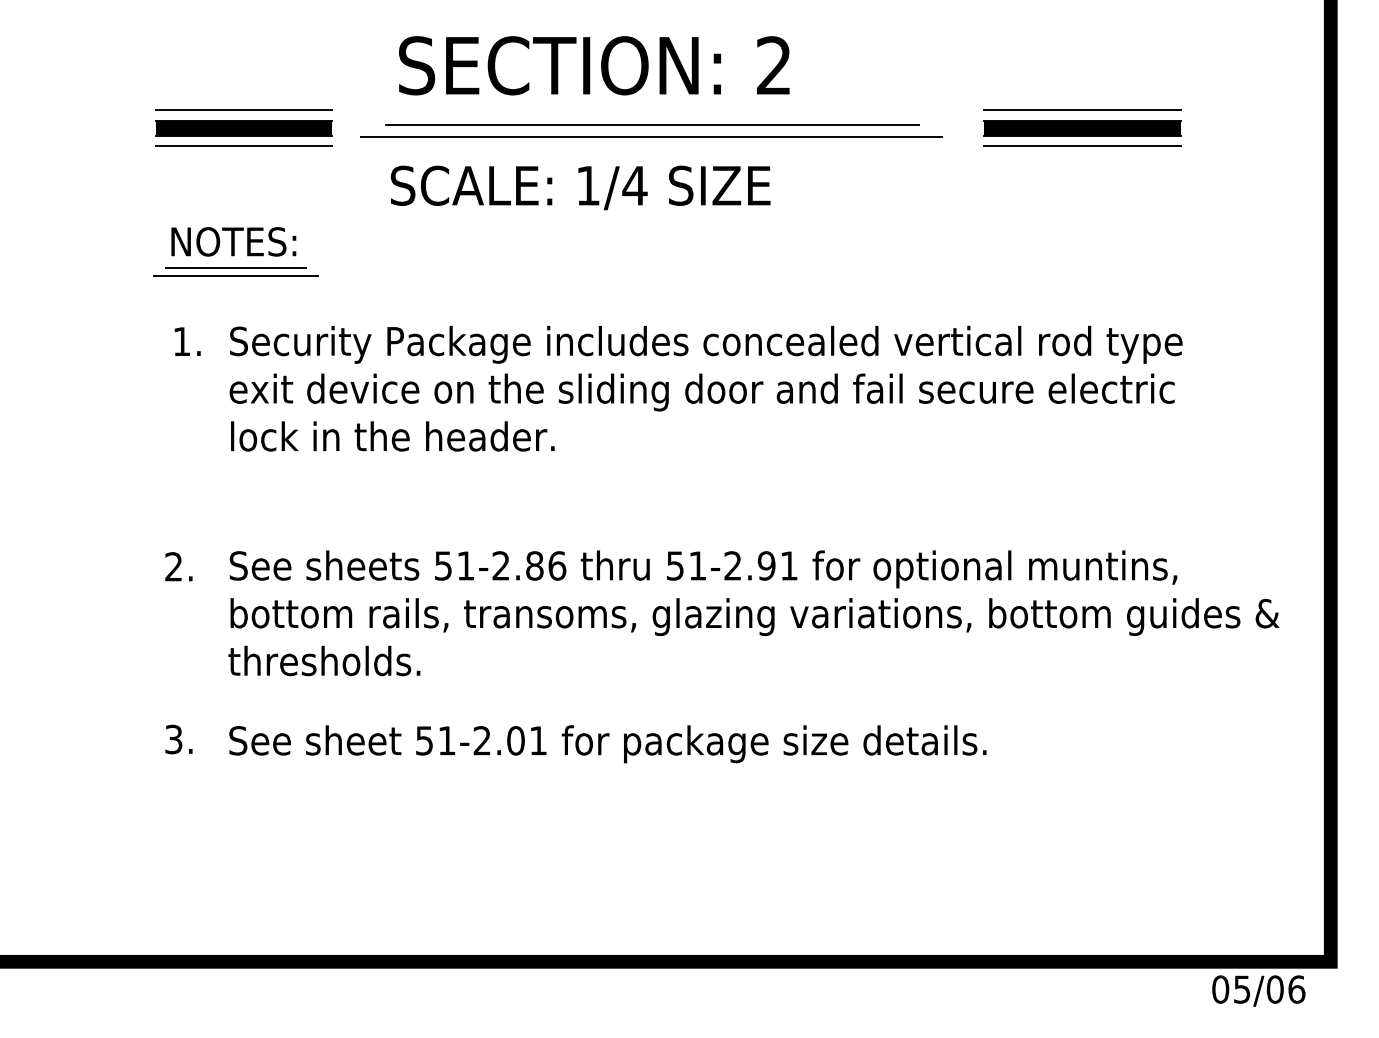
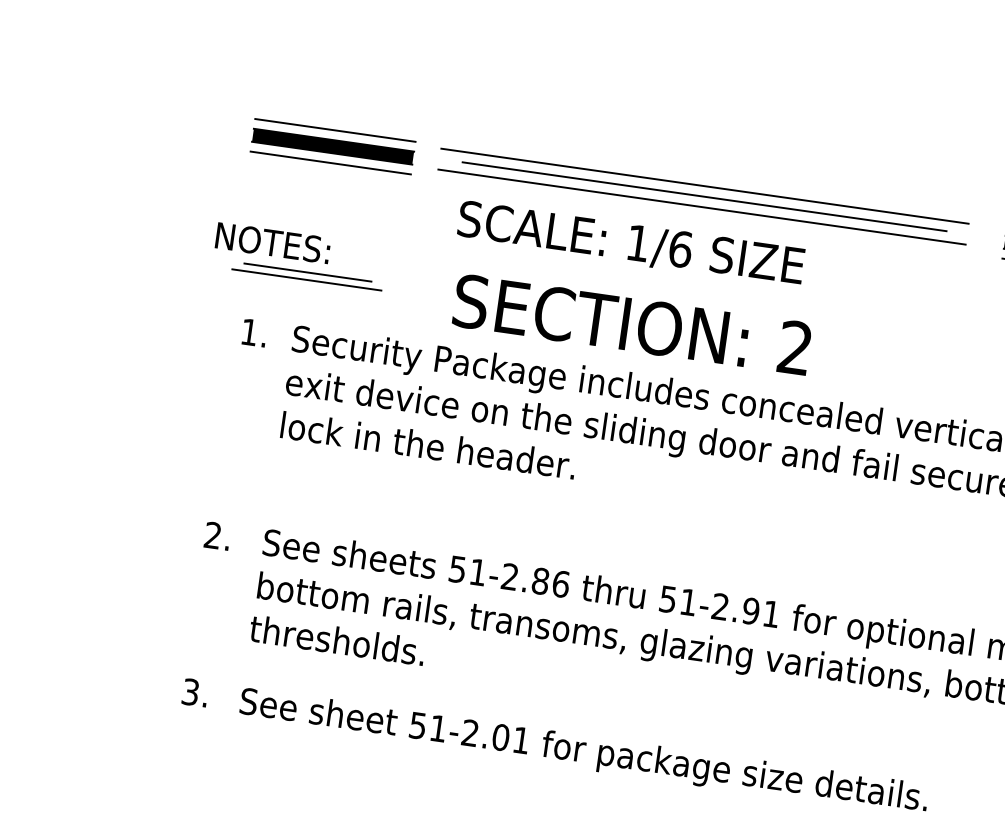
text: (594, 65) -> (632, 324), moved
line: (651, 113) -> (704, 185), added
text: (634, 185) -> (680, 248), 1/4 -> 1/6
text: (233, 241) -> (272, 242), moved

